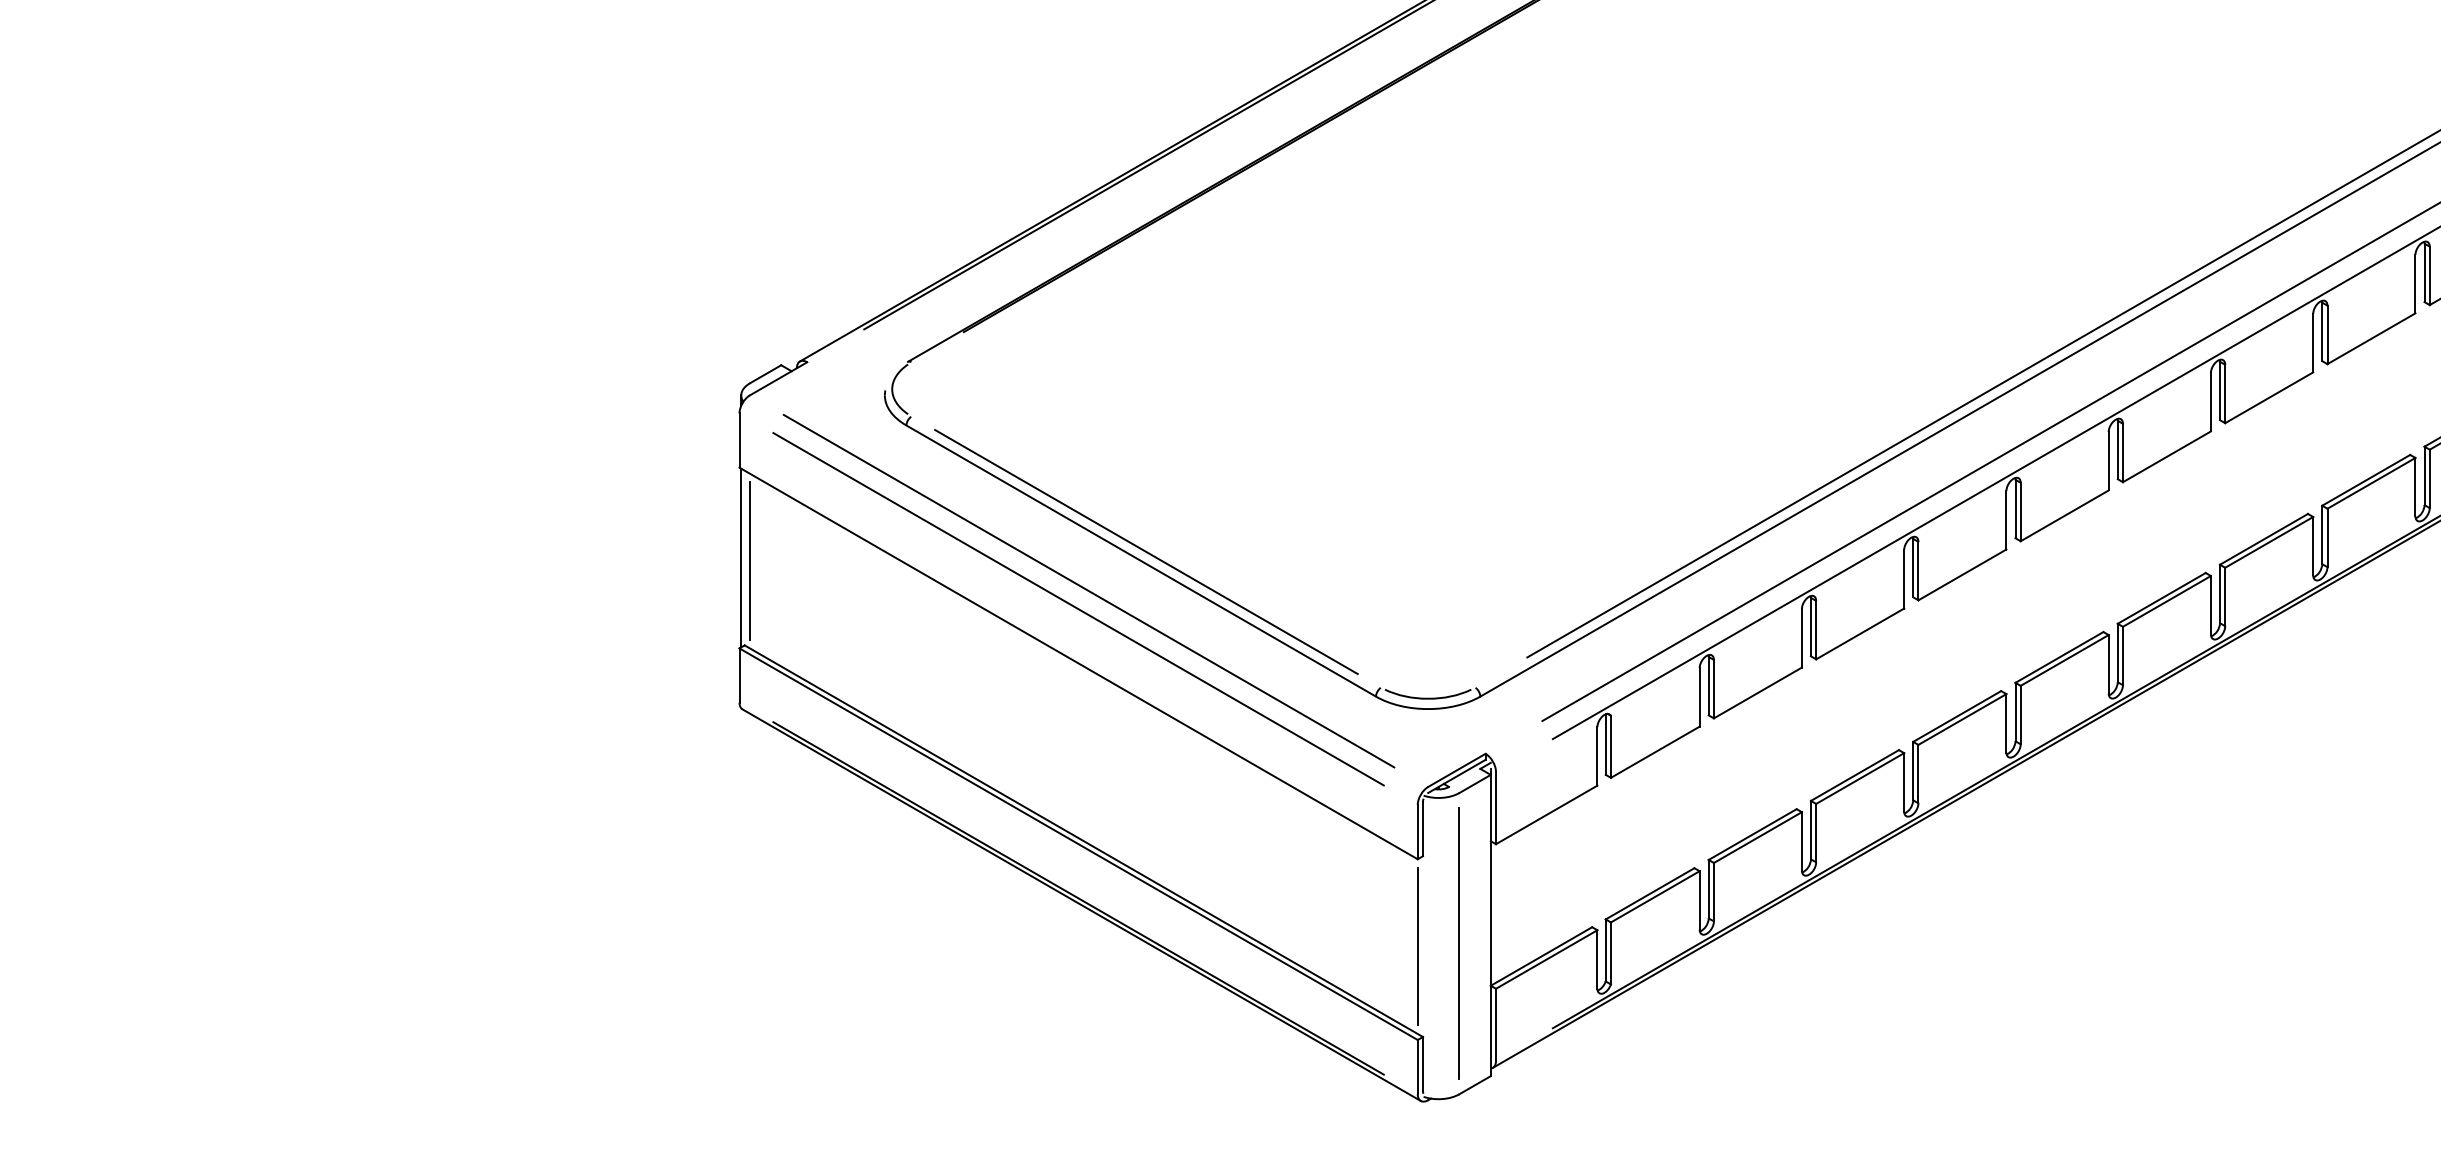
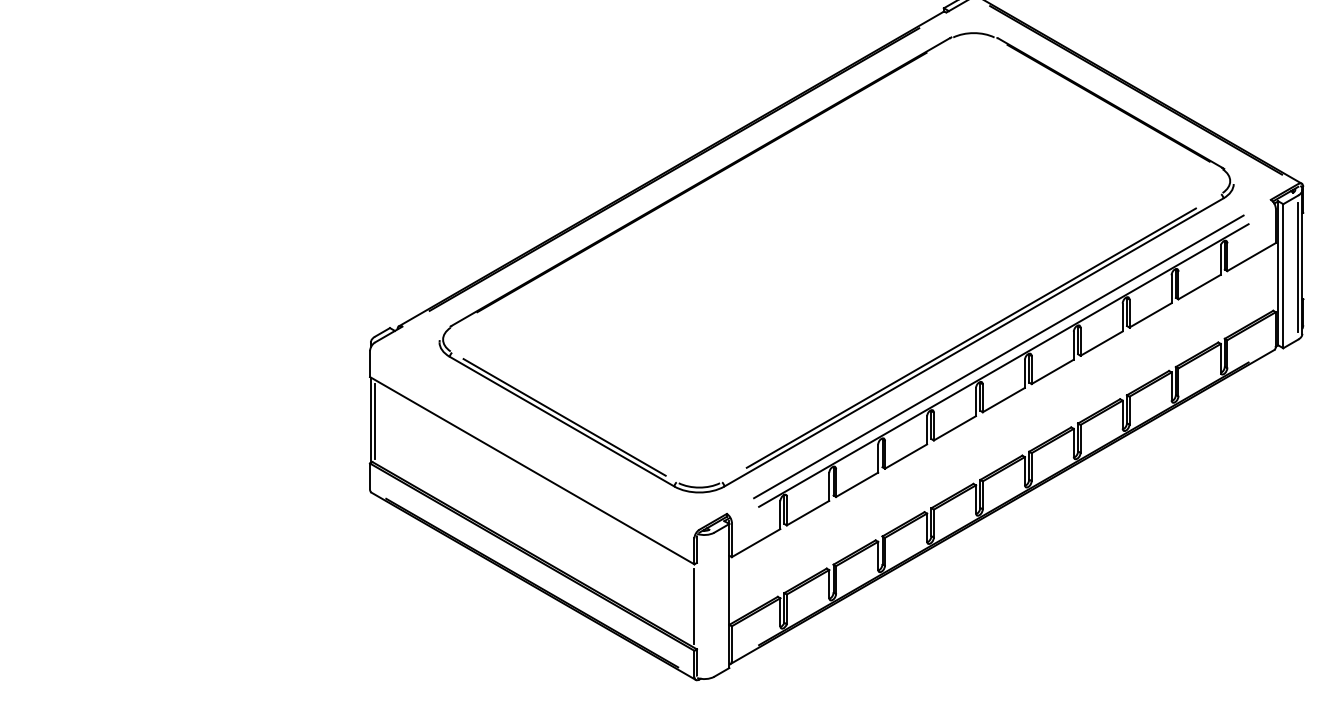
line: (1089, 589) -> (537, 435), removed
line: (1079, 608) -> (532, 444), removed
line: (1459, 943) -> (714, 604), removed

